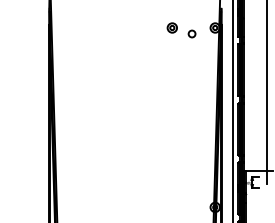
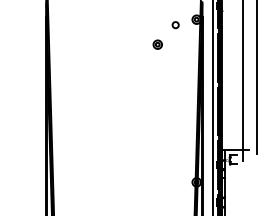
part: (172, 27) -> (157, 44), moved

